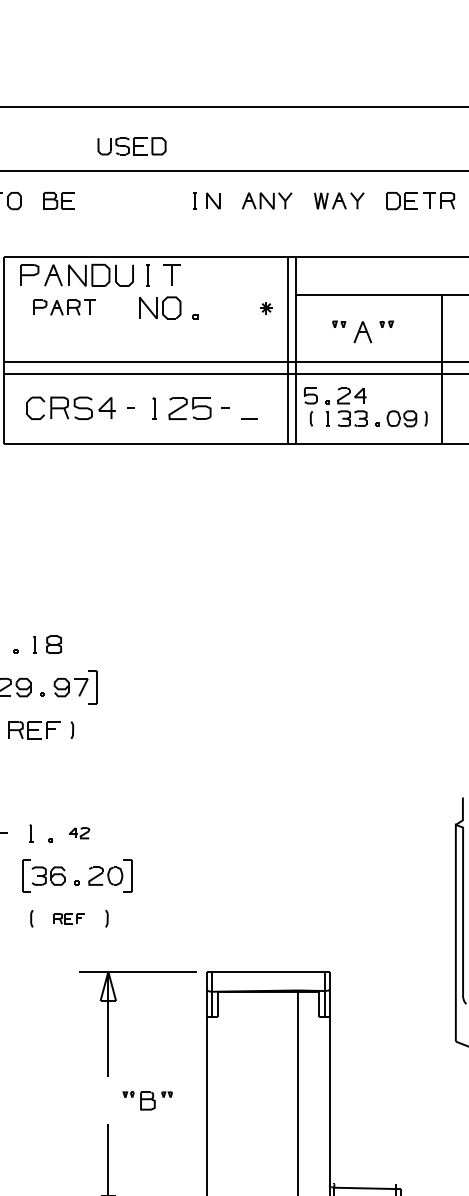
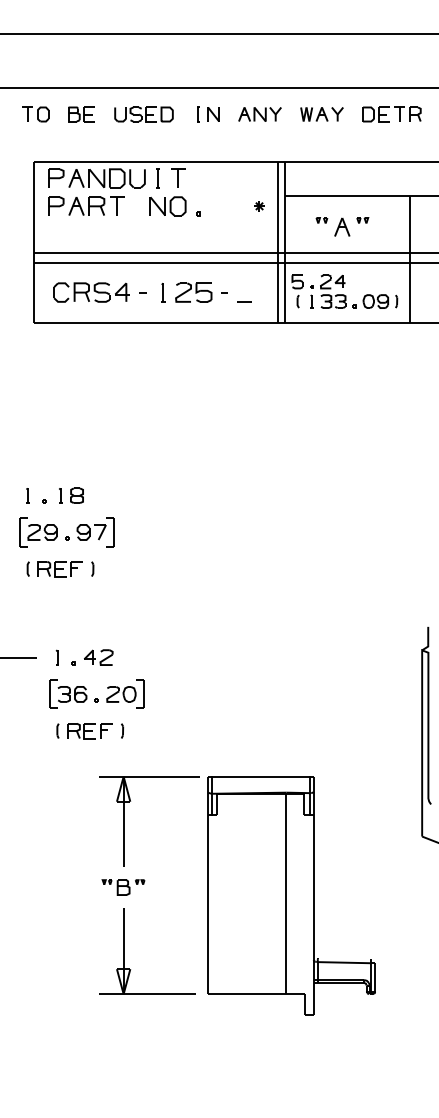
part: (131, 146) -> (143, 114), moved
part: (65, 306) -> (86, 205), size x1.43
part: (79, 833) -> (98, 657), size x1.67
part: (68, 919) -> (89, 731), size x1.67
part: (147, 1100) -> (123, 887), moved

